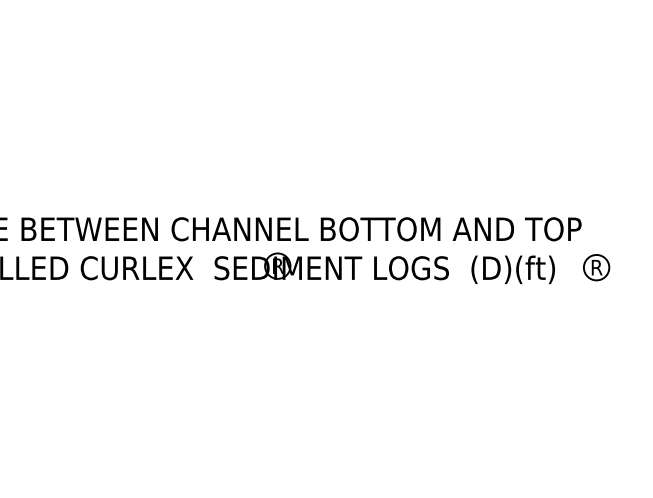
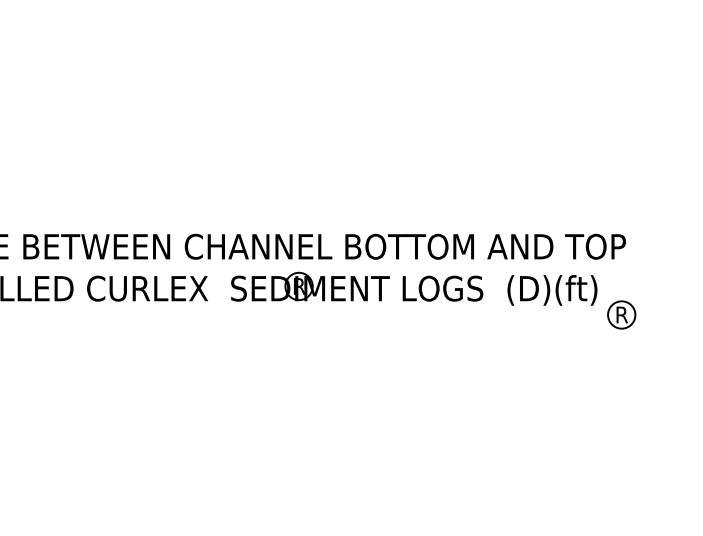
part: (596, 267) -> (621, 314), moved

